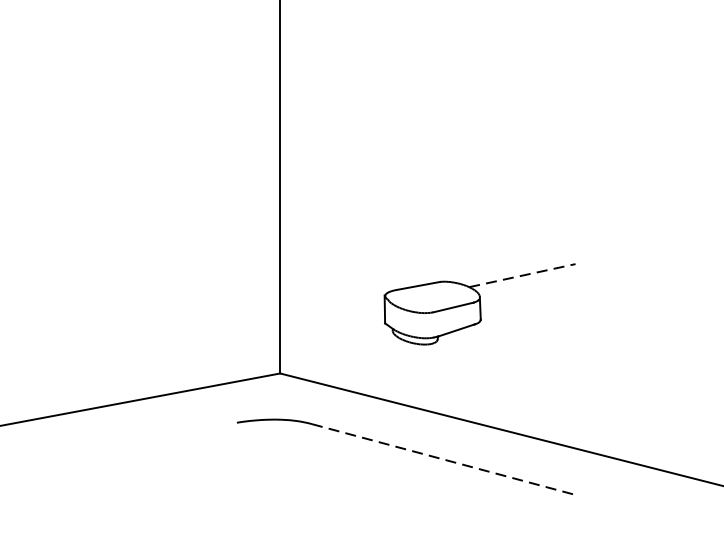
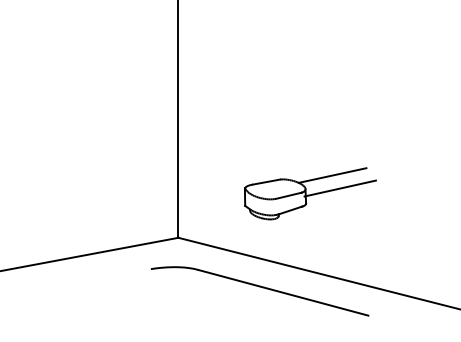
line: (522, 275) -> (332, 175), dashed -> solid
line: (533, 295) -> (339, 188), added
line: (445, 459) -> (283, 292), dashed -> solid

